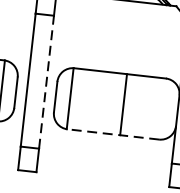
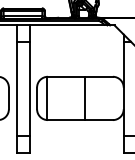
line: (46, 81) -> (29, 88), dashed -> solid
line: (111, 134) -> (79, 120), dashed -> solid

